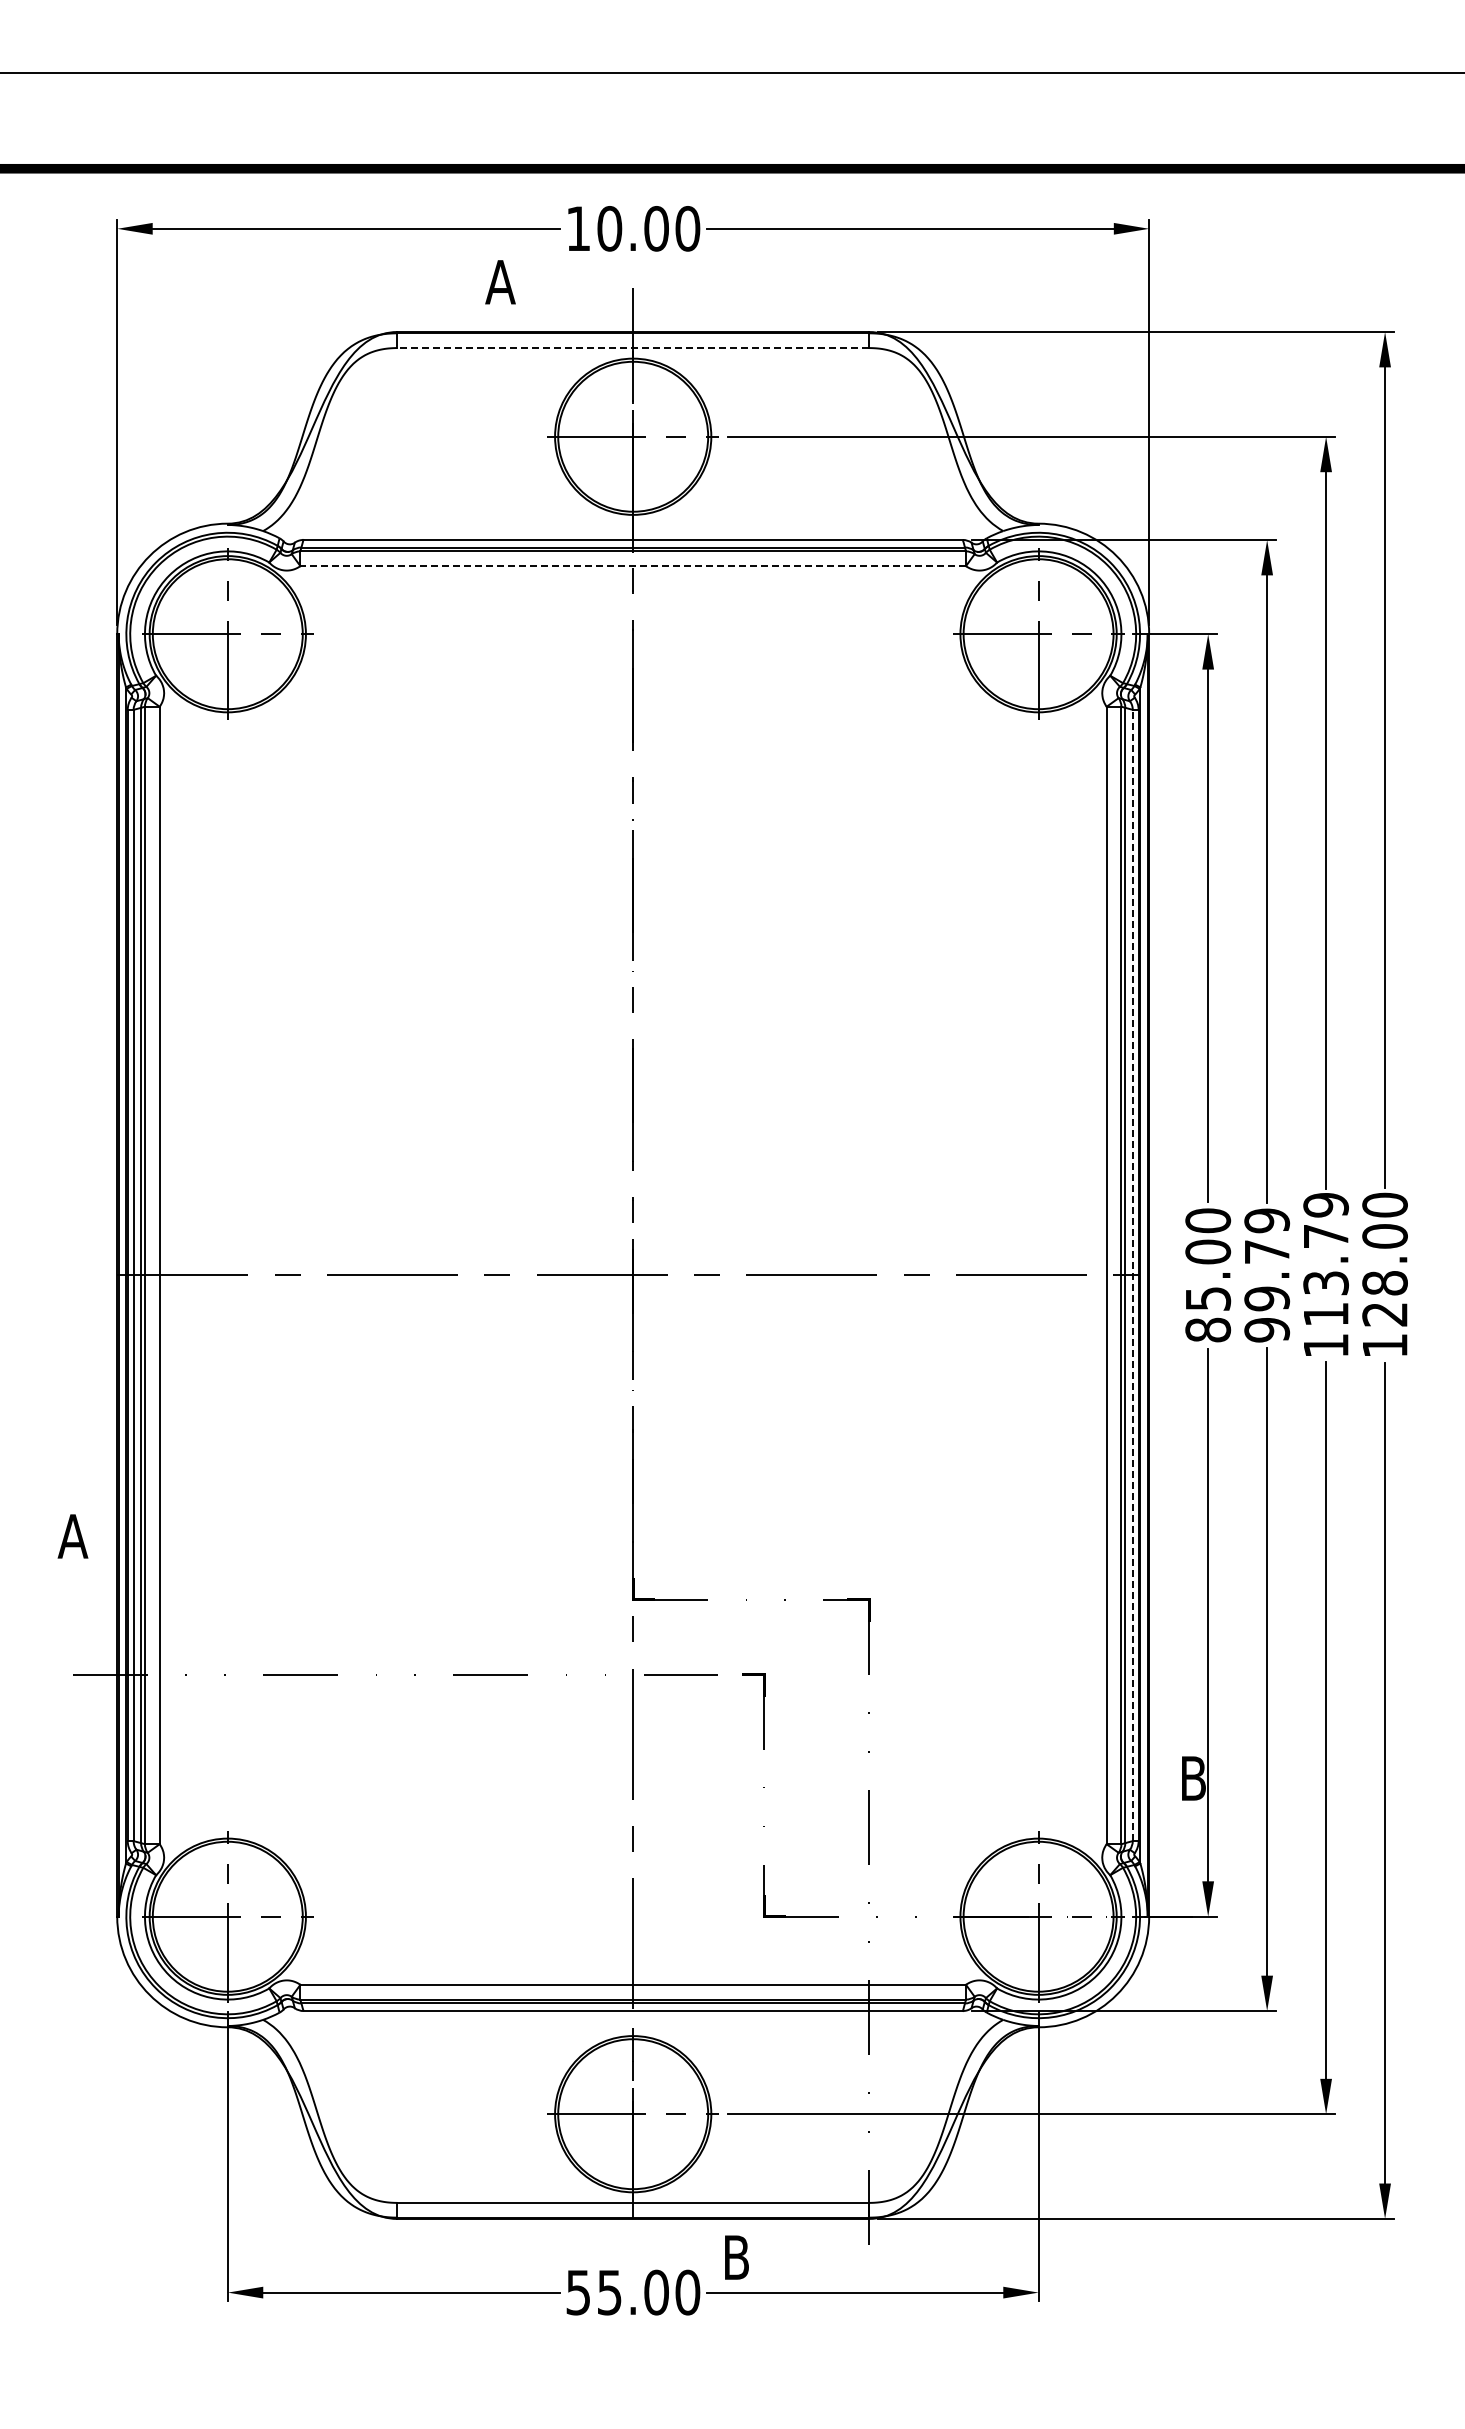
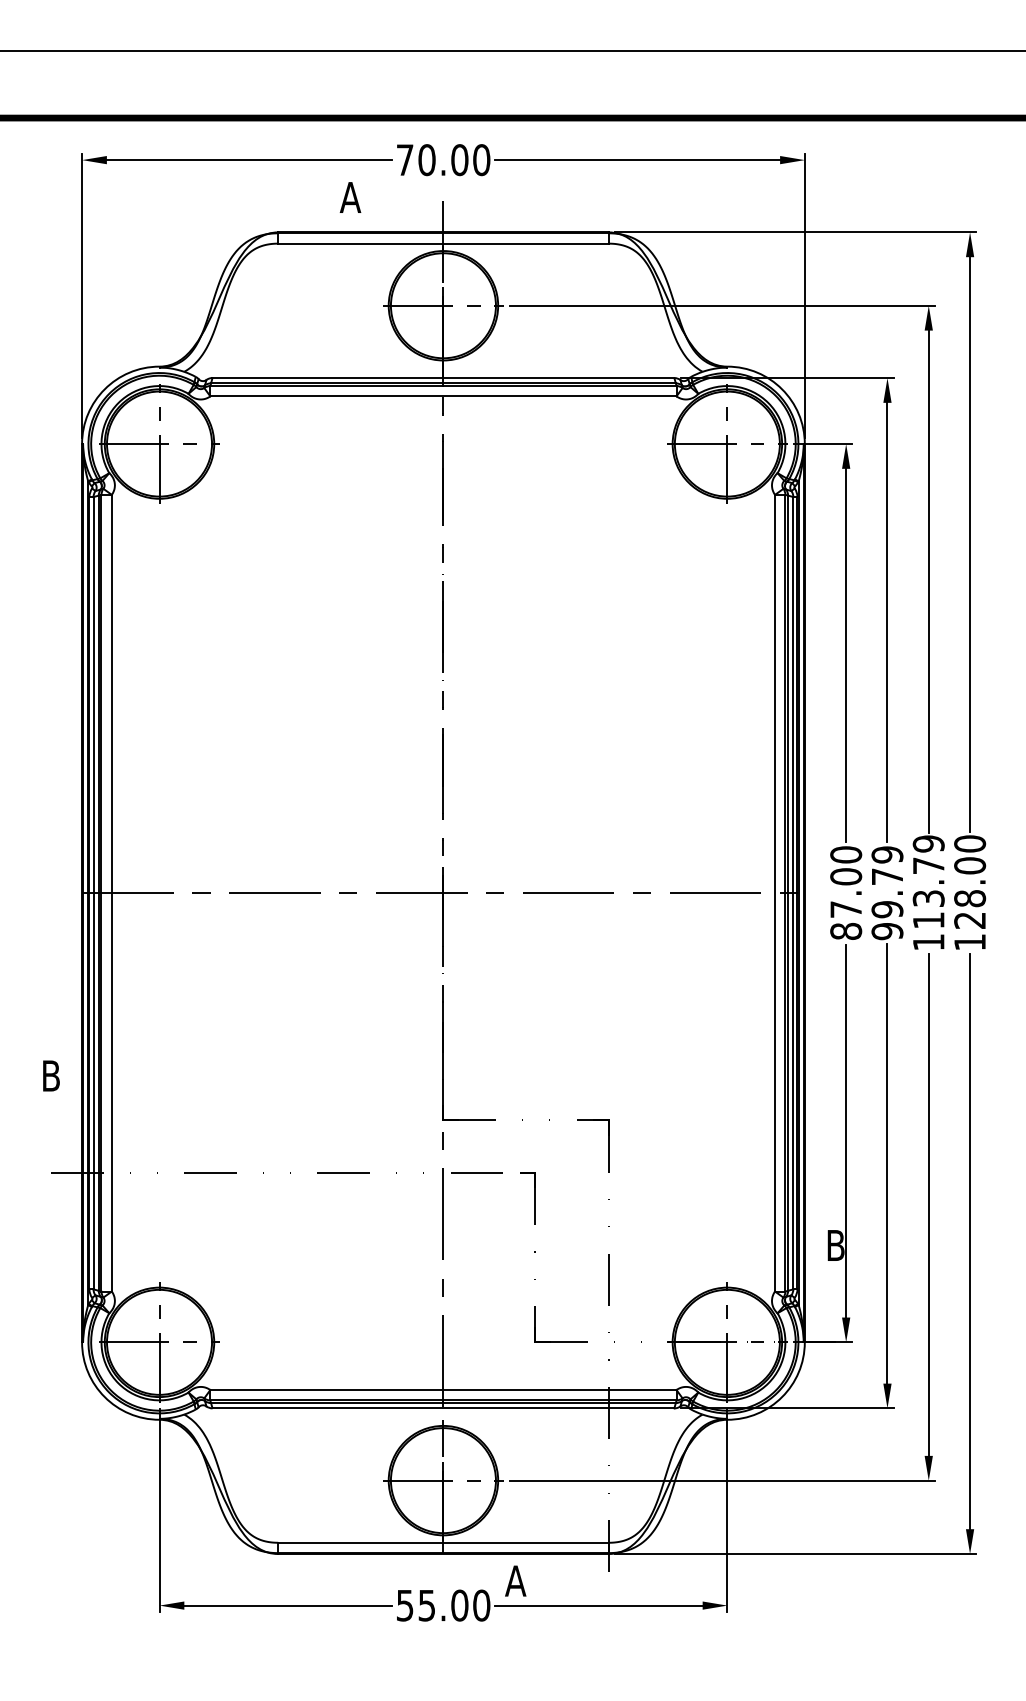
text: (578, 228) -> (405, 159), 10.00 -> 70.00
line: (633, 348) -> (443, 243), dashed -> solid
line: (633, 566) -> (443, 396), dashed -> solid
line: (1132, 1275) -> (793, 893), dashed -> solid
text: (1208, 1298) -> (846, 909), 85.00 -> 87.00
text: (72, 1536) -> (50, 1076), A -> B
text: (736, 2257) -> (515, 1581), B -> A

